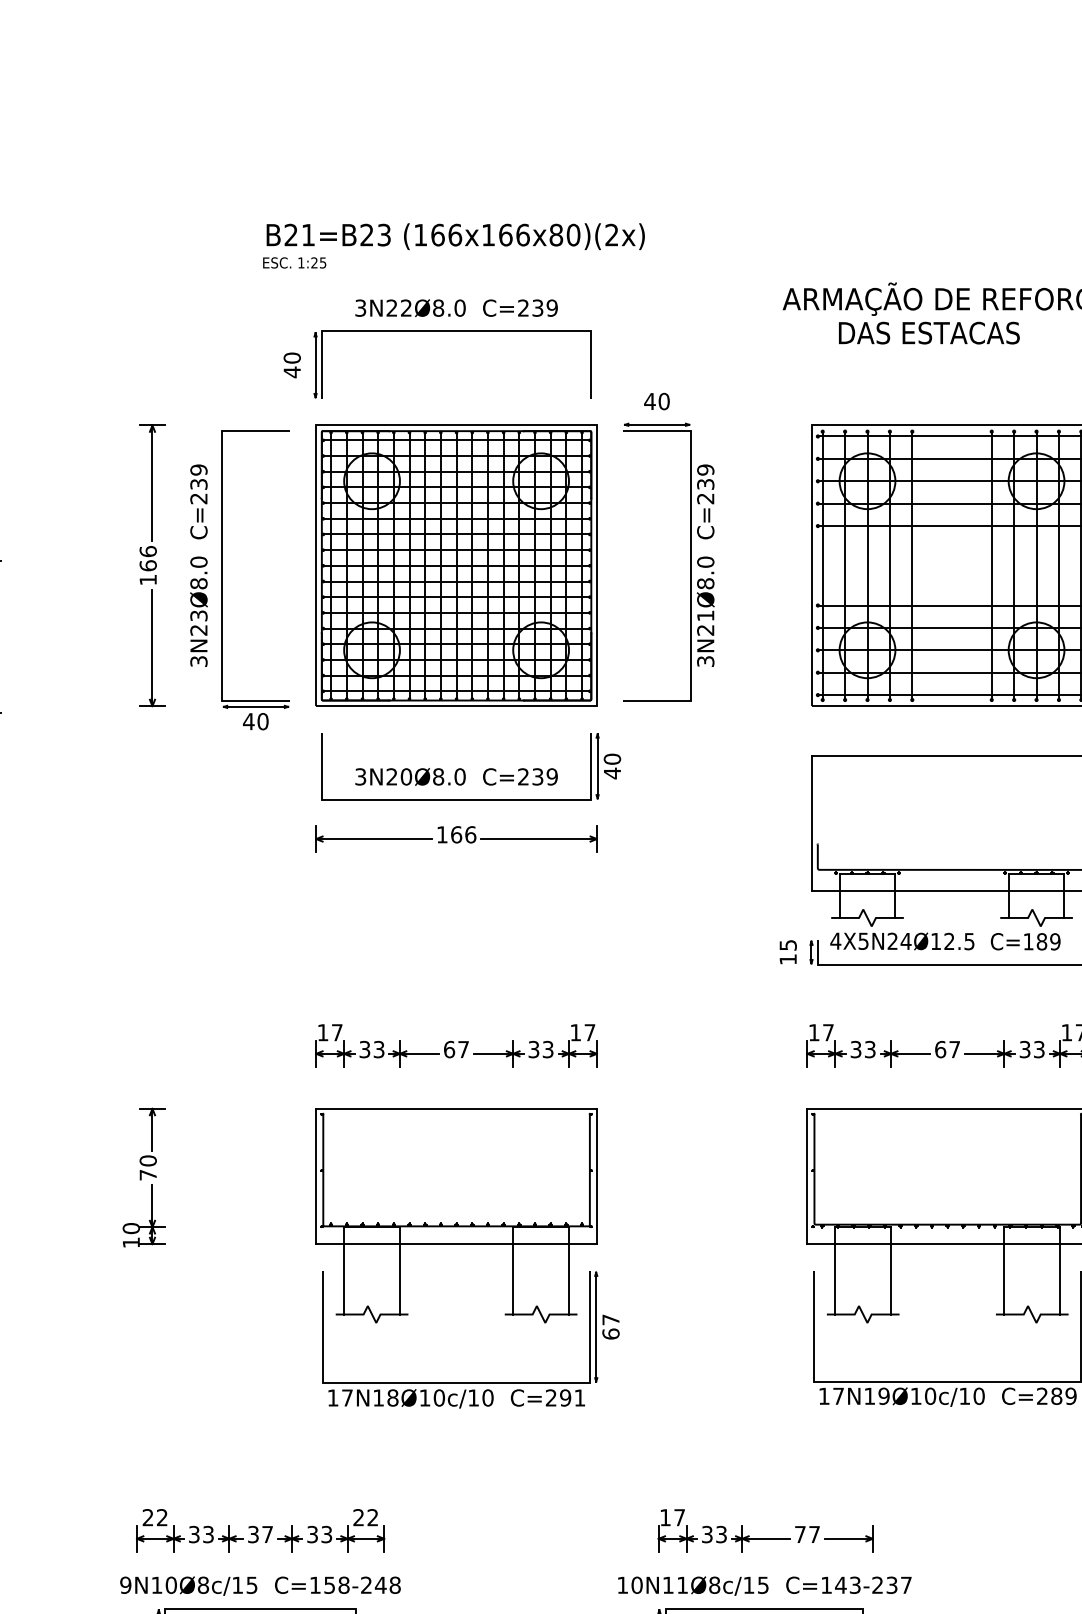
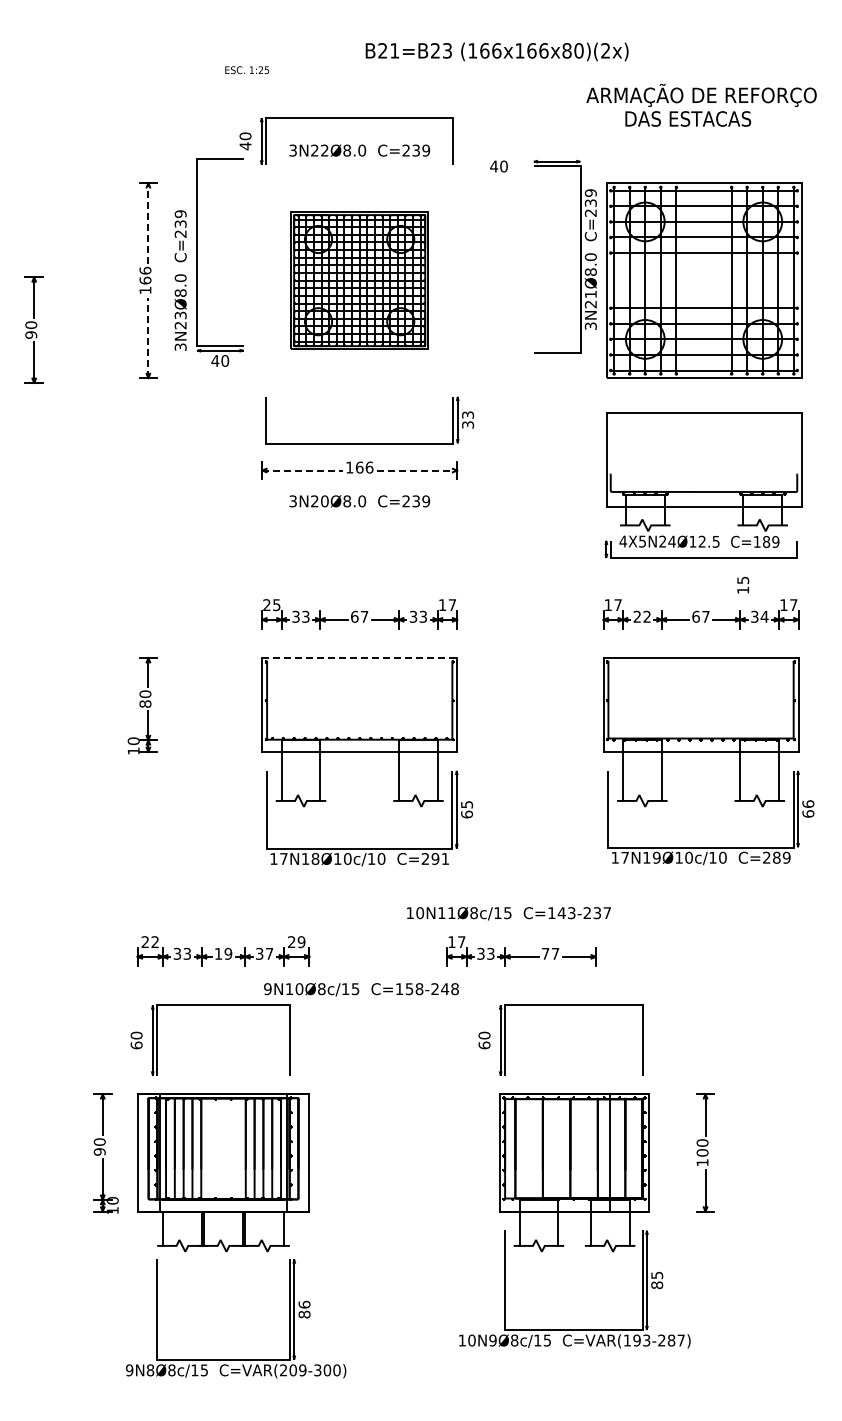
text: (454, 236) -> (496, 51), moved
text: (456, 307) -> (359, 150), moved
line: (152, 482) -> (148, 222), solid -> dashed
part: (690, 561) -> (580, 256), moved
part: (456, 565) -> (359, 280), size x0.7
part: (223, 579) -> (197, 262), moved
line: (152, 647) -> (148, 337), solid -> dashed
text: (613, 767) -> (468, 420), 40 -> 33
text: (456, 777) -> (359, 501), moved
line: (374, 838) -> (302, 470), solid -> dashed
line: (539, 838) -> (417, 470), solid -> dashed
text: (788, 951) -> (743, 584), moved
text: (329, 1033) -> (271, 605), 17 -> 25
text: (862, 1049) -> (641, 616), 33 -> 22
text: (1039, 1049) -> (764, 616), 33 -> 34
line: (456, 1109) -> (359, 658), solid -> dashed
text: (148, 1174) -> (145, 703), 70 -> 80
text: (611, 1319) -> (467, 804), 67 -> 65
text: (372, 1518) -> (301, 942), 22 -> 29
part: (765, 1531) -> (521, 951), moved
text: (260, 1534) -> (223, 953), 37 -> 19
text: (326, 1534) -> (269, 953), 33 -> 37
text: (260, 1585) -> (361, 989), moved
text: (764, 1585) -> (508, 913), moved

